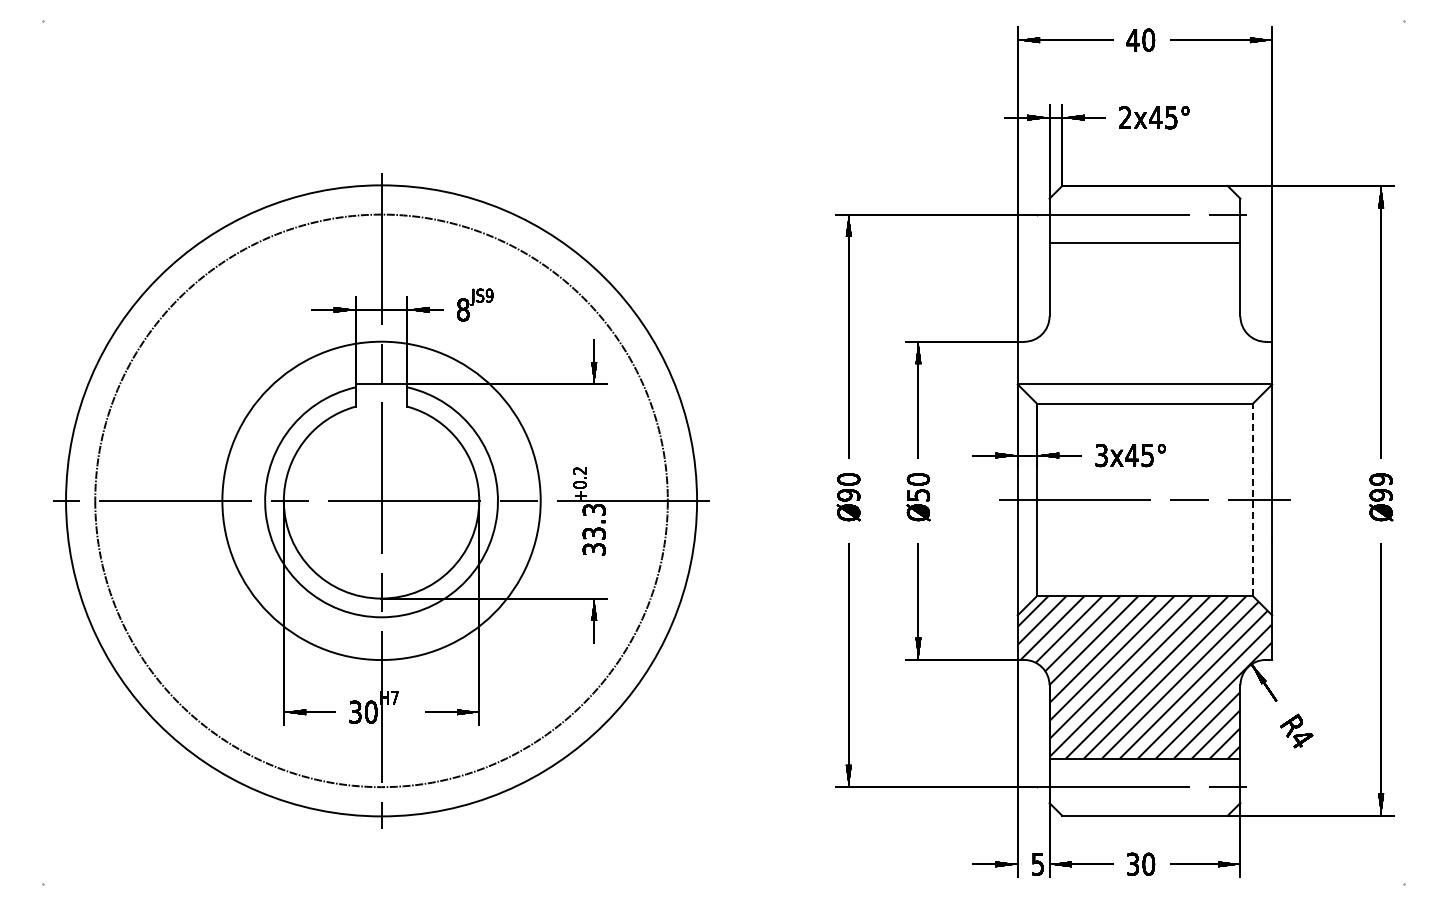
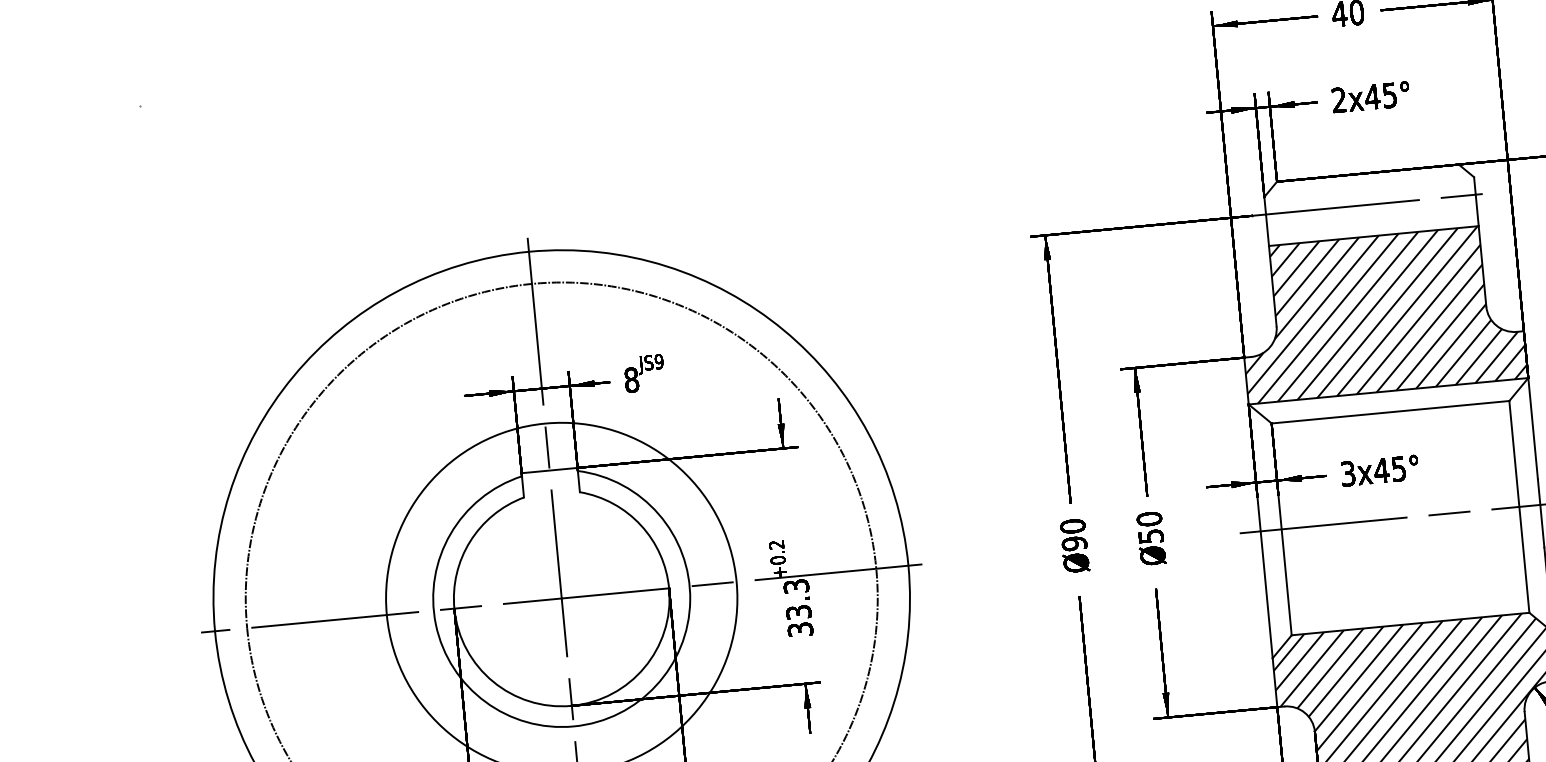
hatch: (1144, 313) -> (1380, 313), added
line: (1253, 499) -> (1519, 506), dashed -> solid

